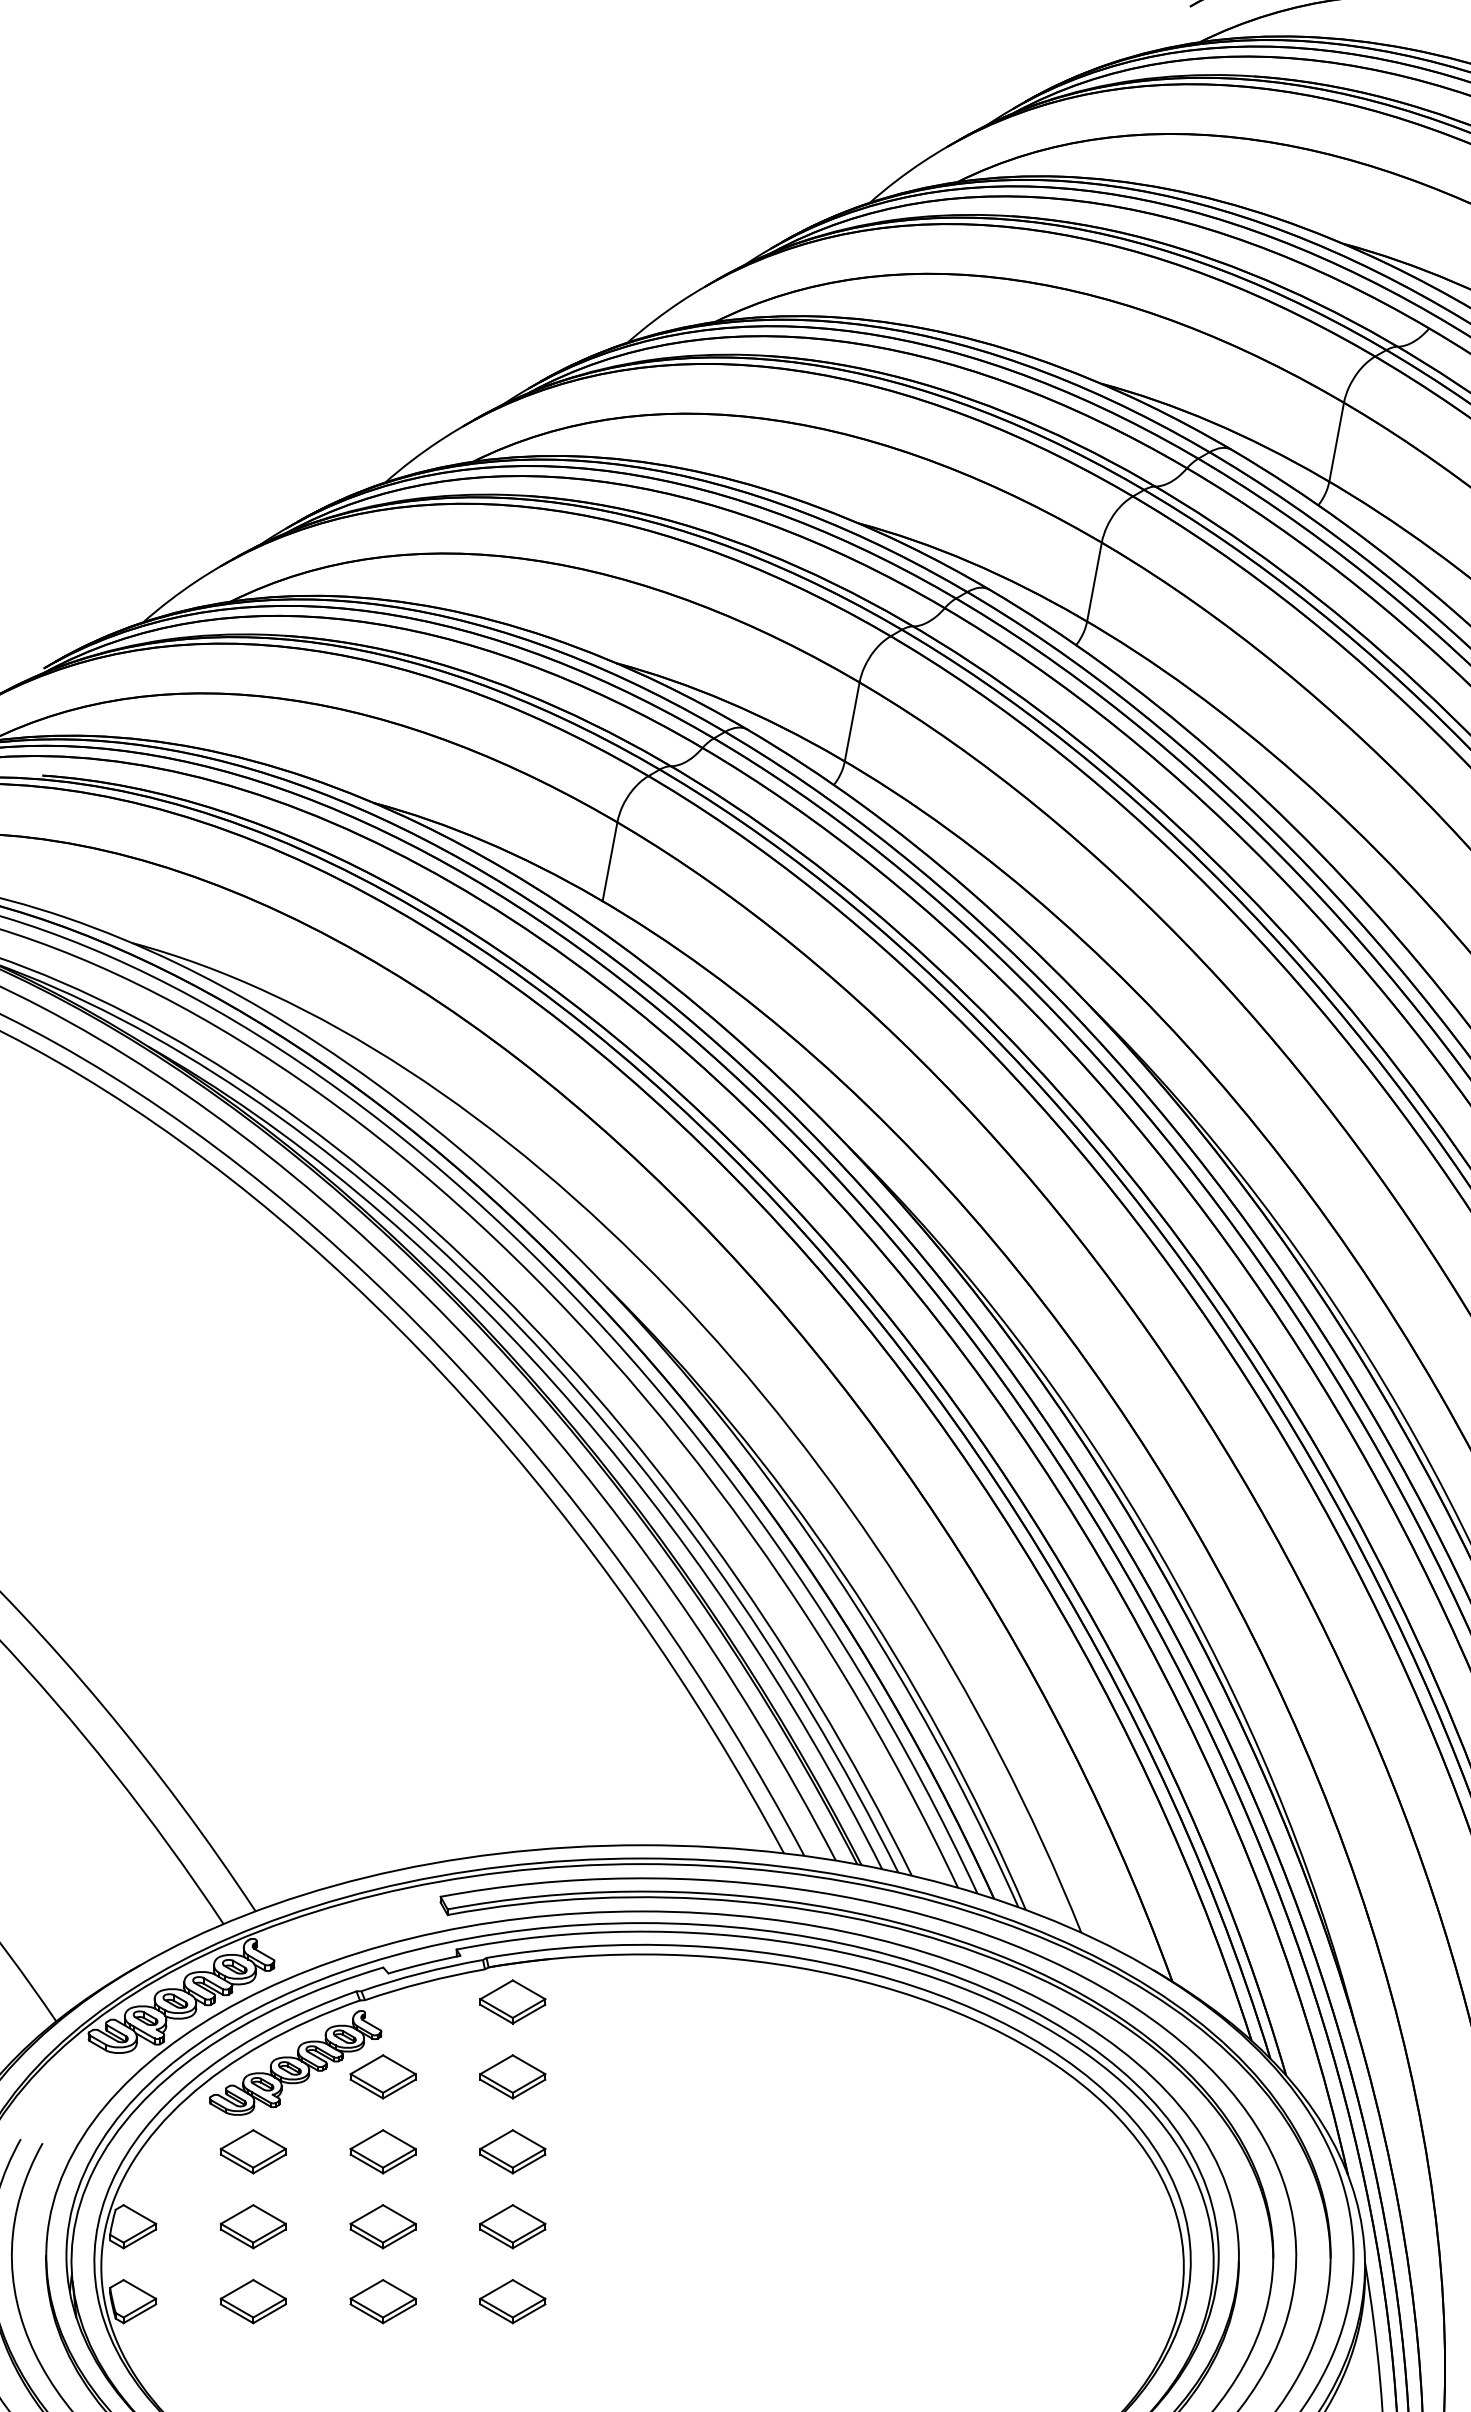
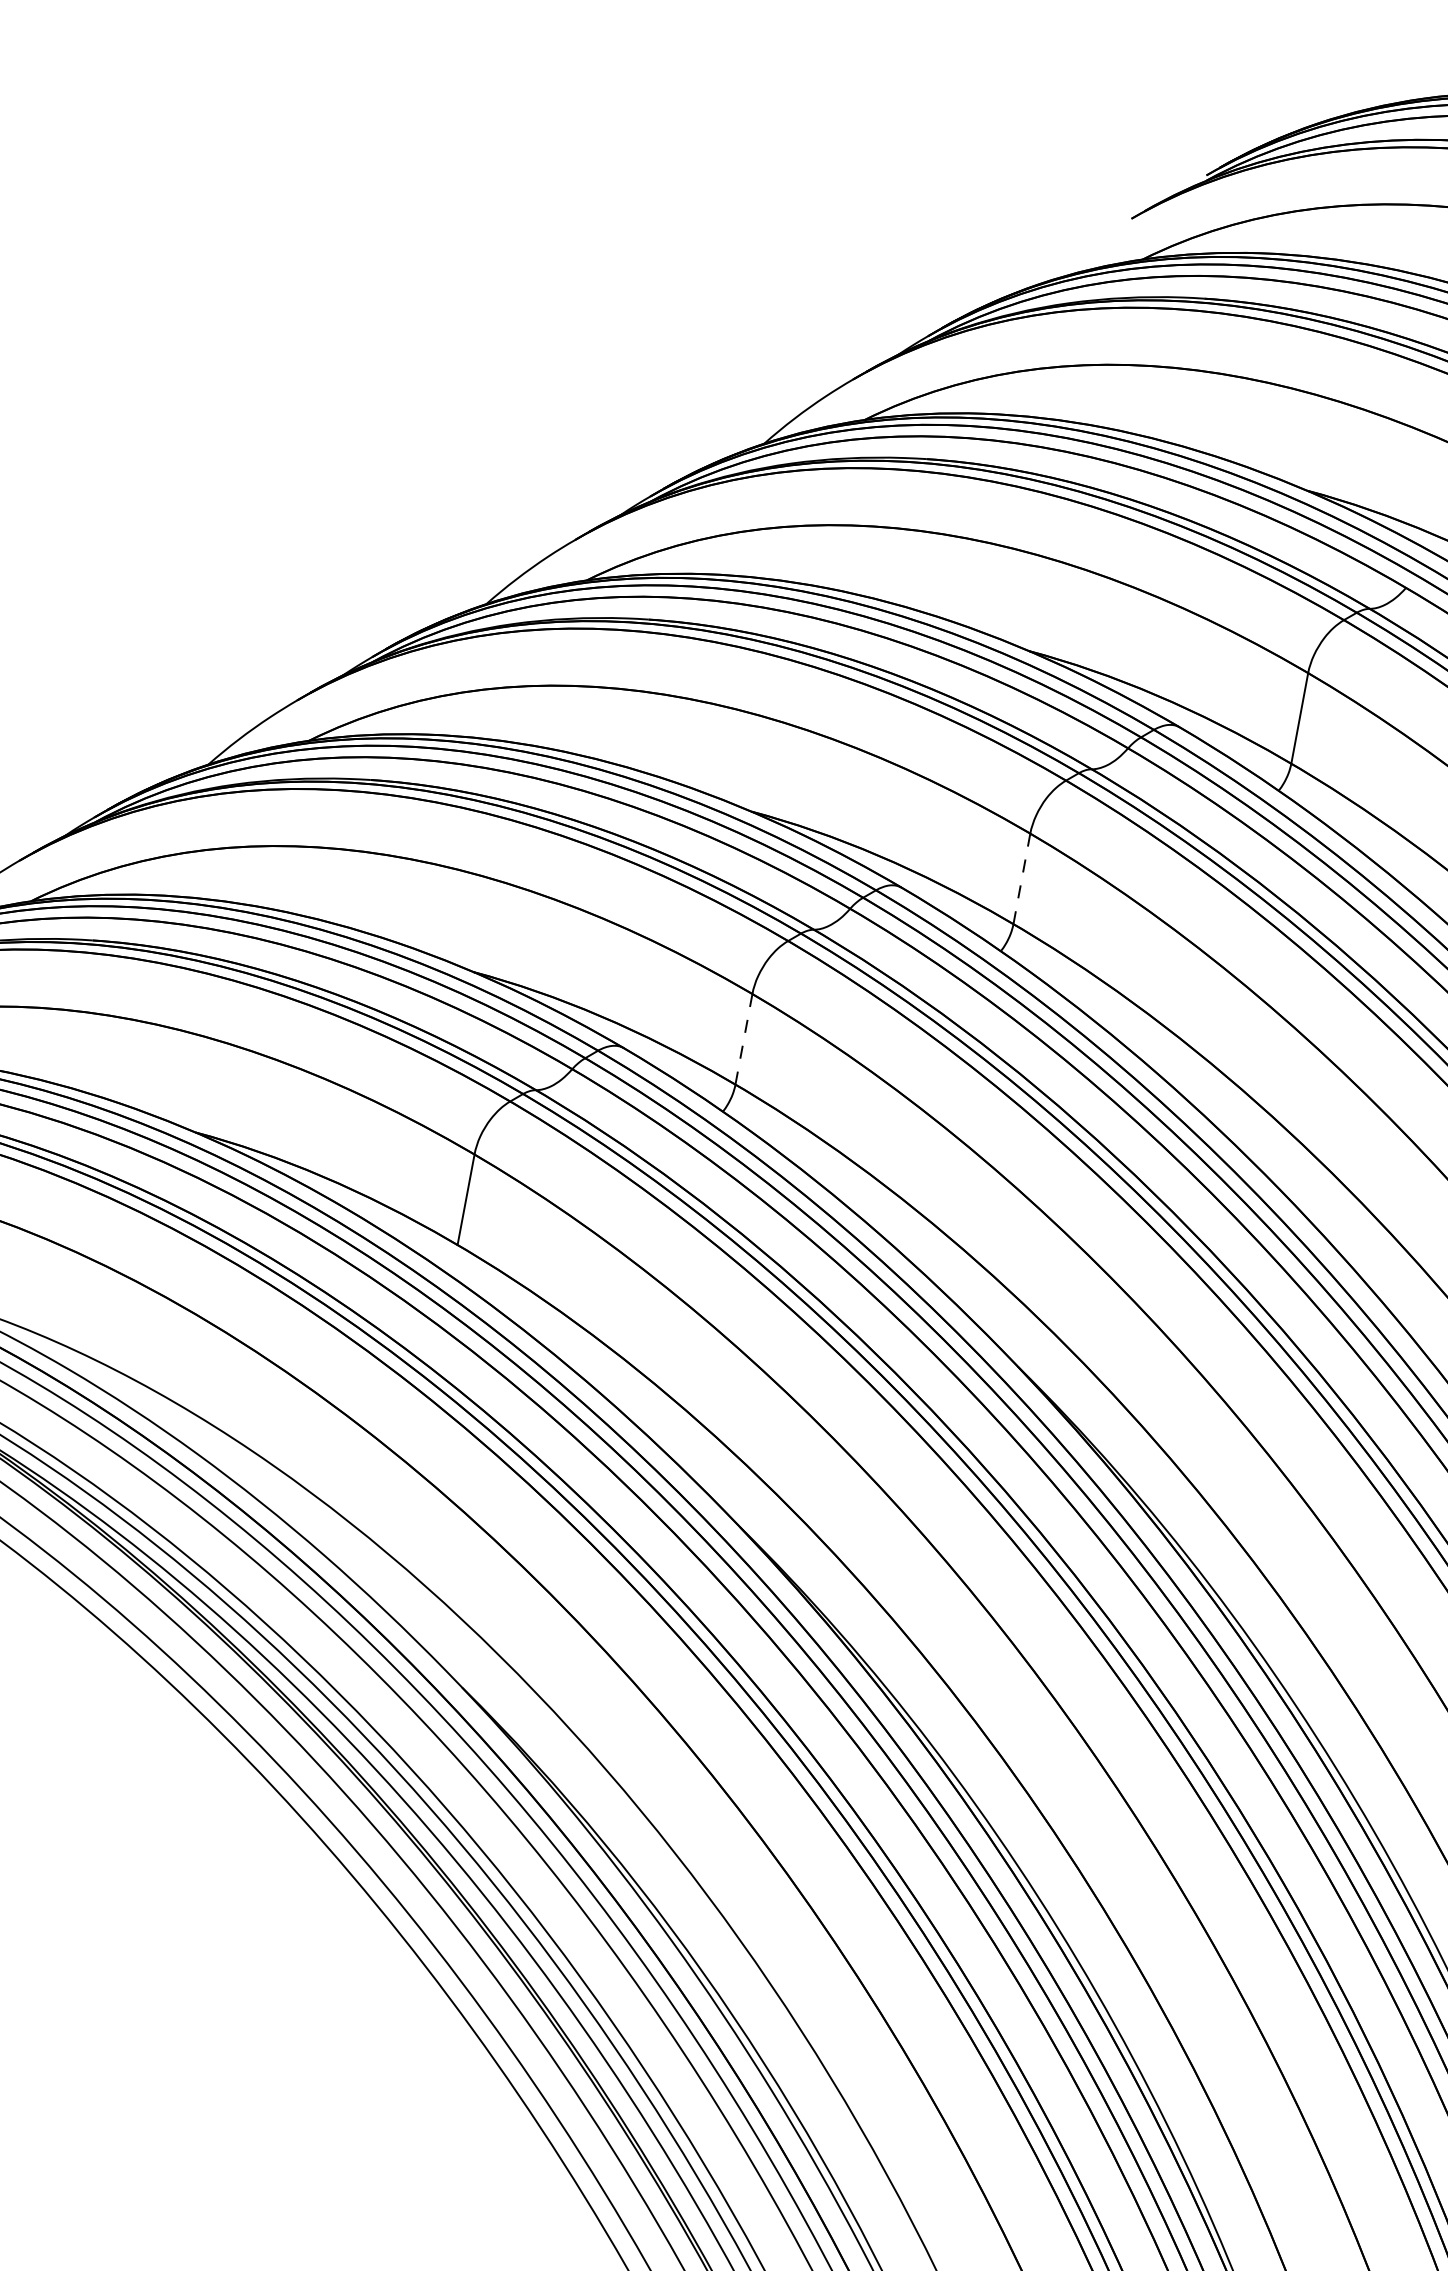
line: (1094, 582) -> (1021, 879), solid -> dashed
line: (852, 722) -> (744, 1039), solid -> dashed

